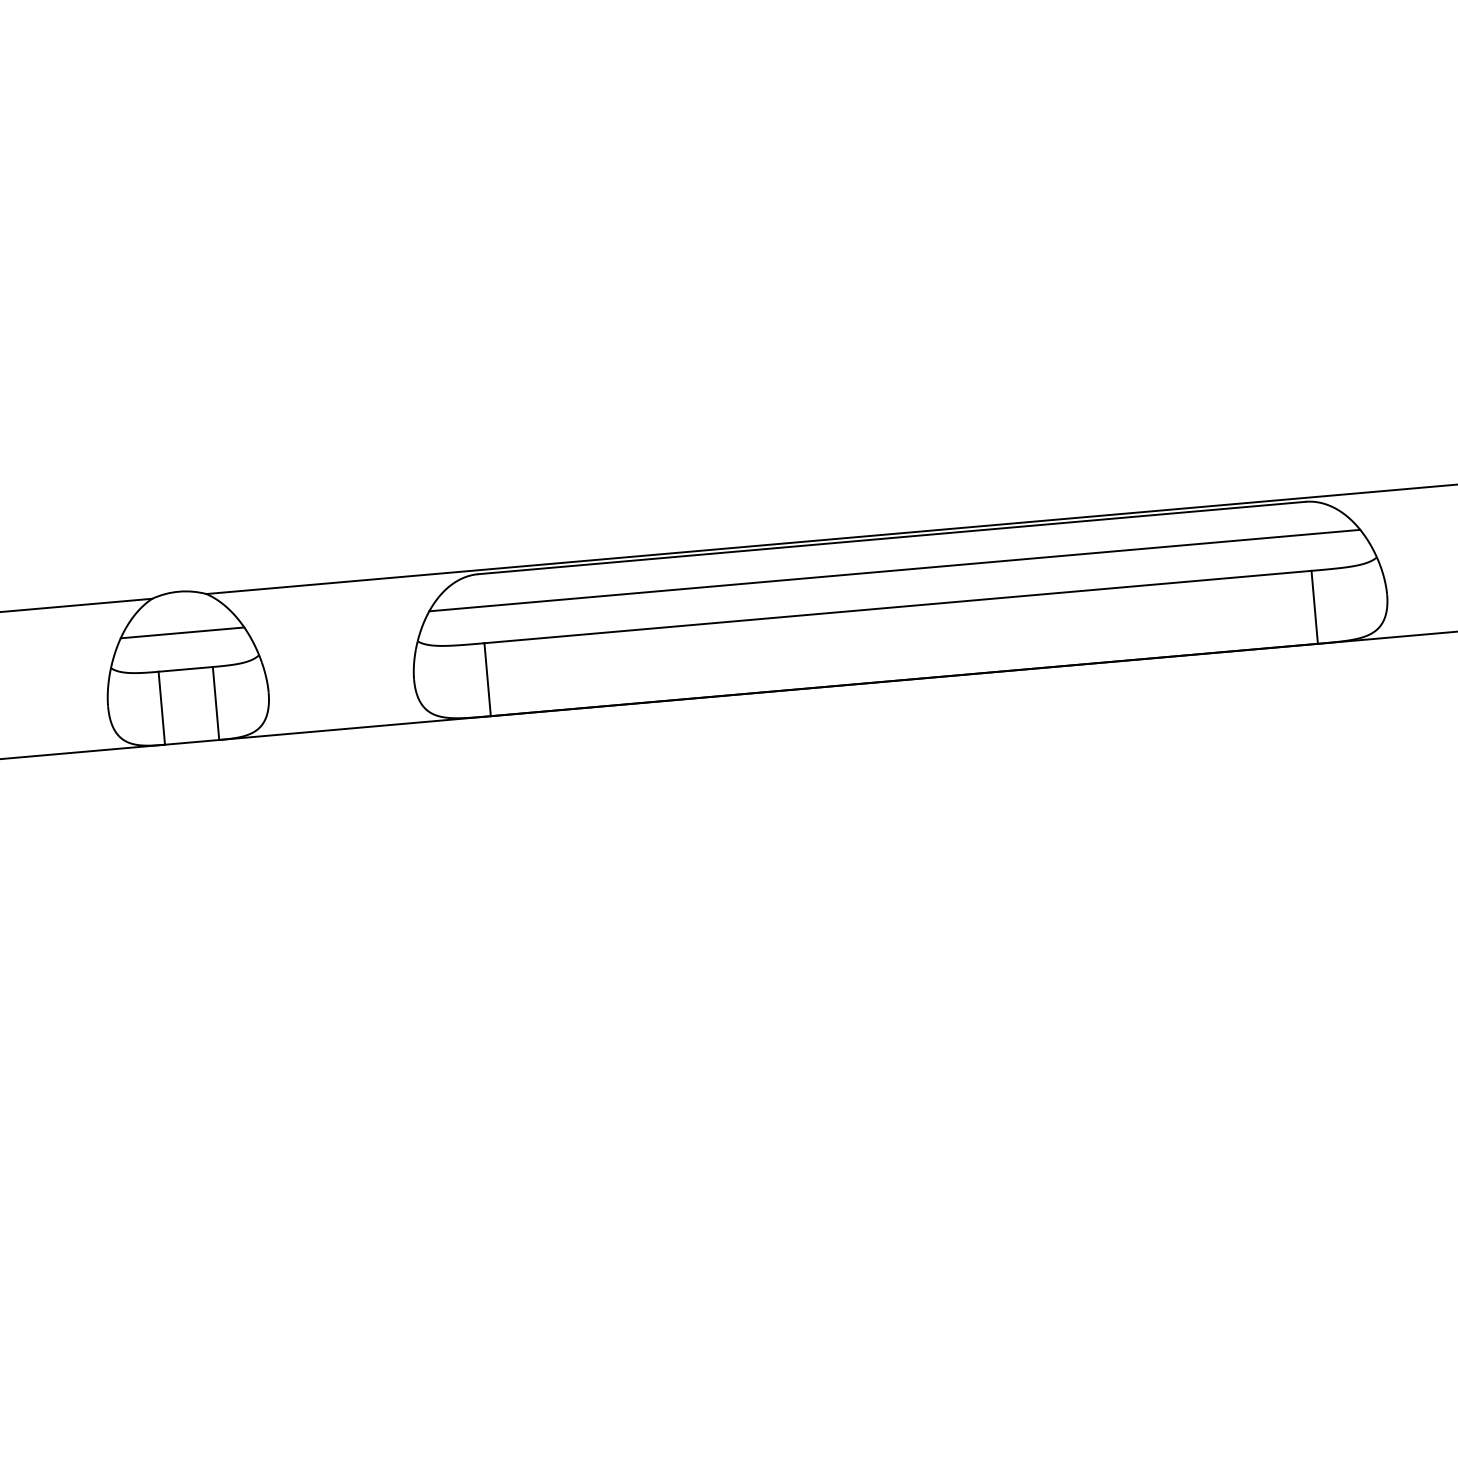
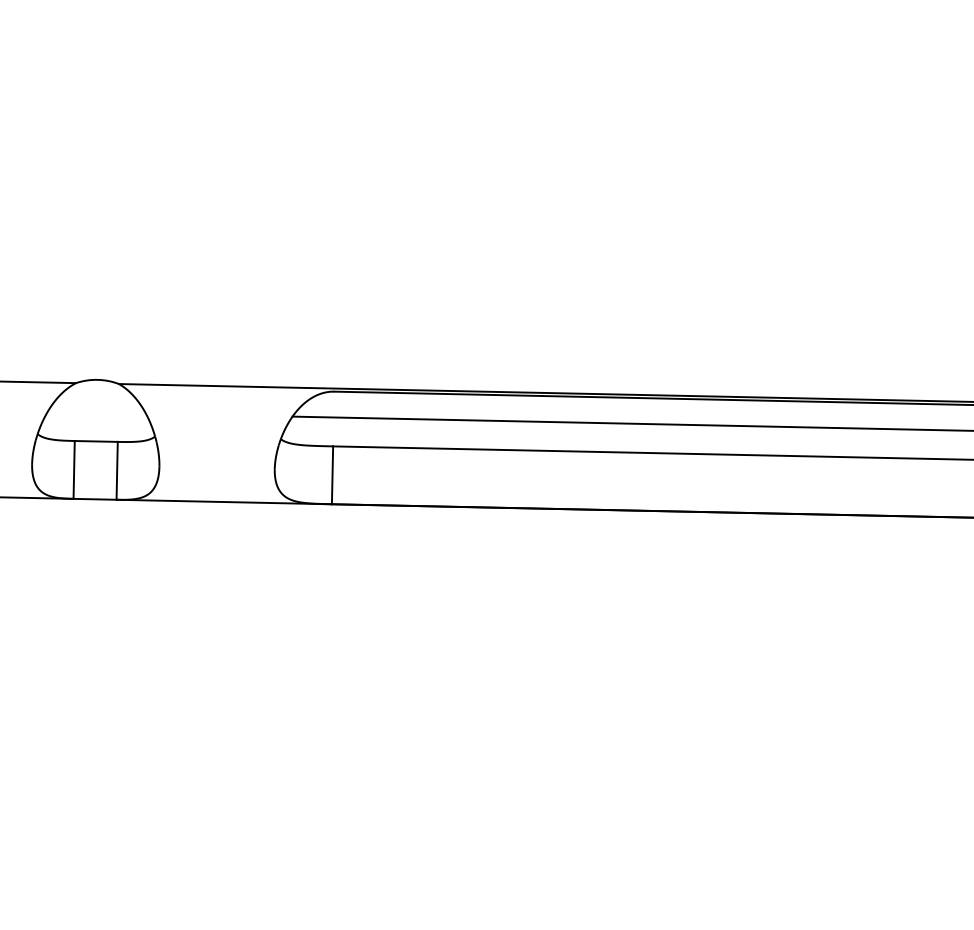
line: (182, 632) -> (96, 412), removed

